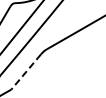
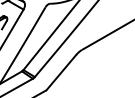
line: (26, 72) -> (61, 73), dashed -> solid

